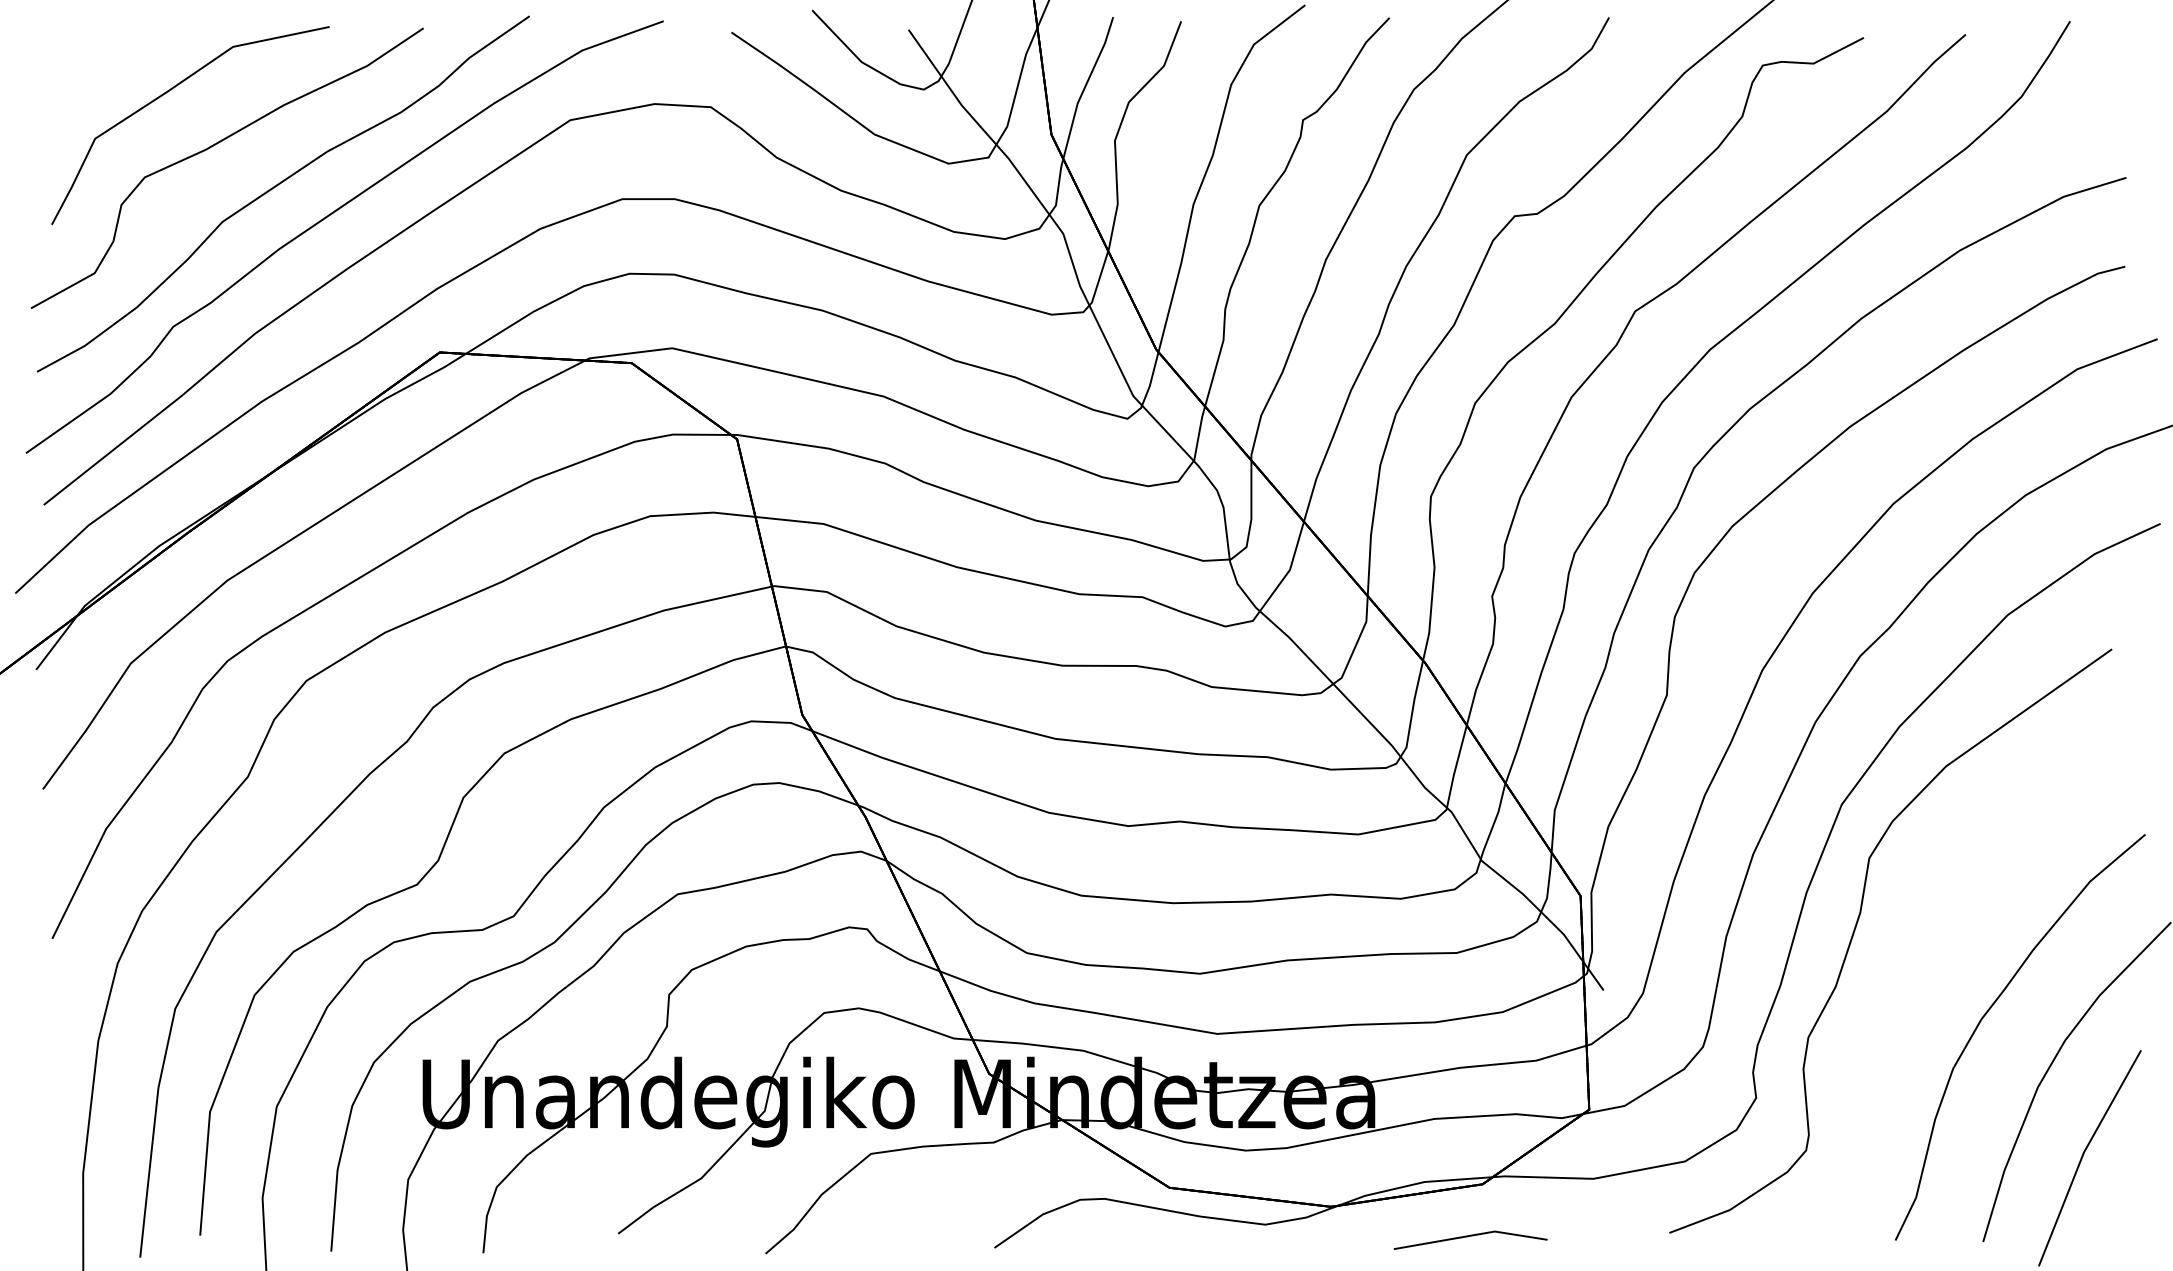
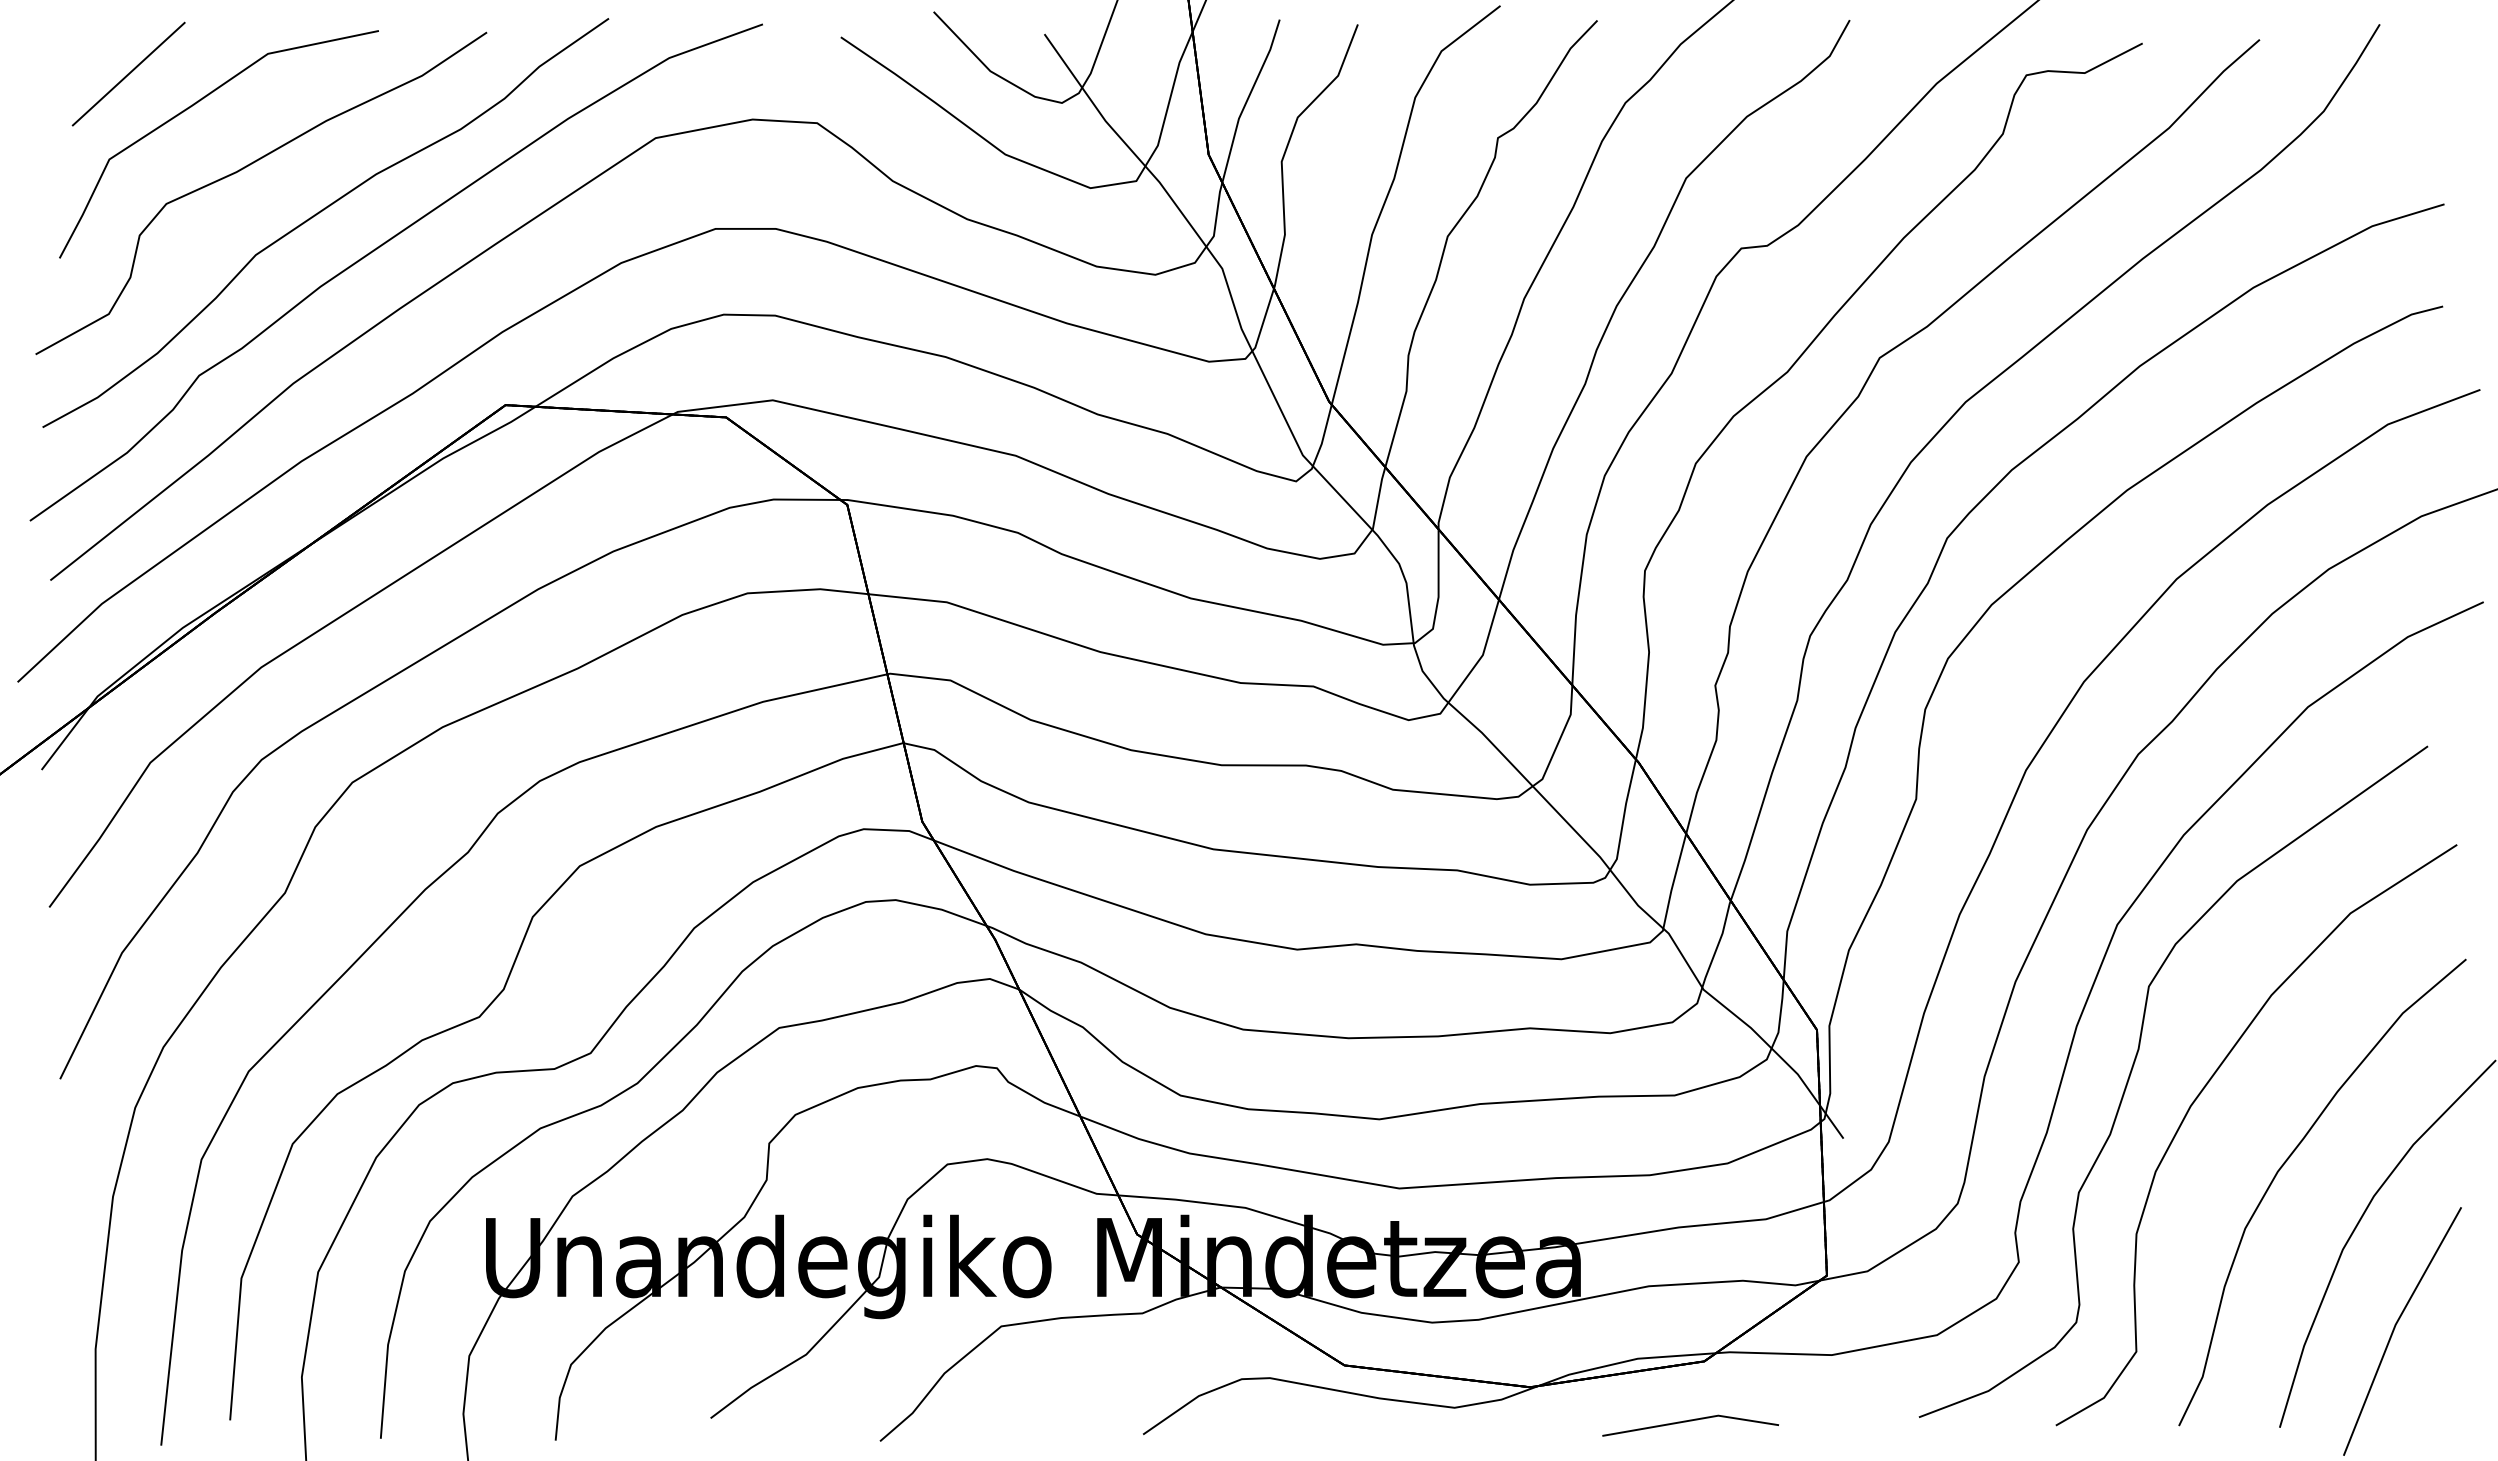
line: (111, 63) -> (128, 73), added
part: (1915, 951) -> (2201, 1093), added

